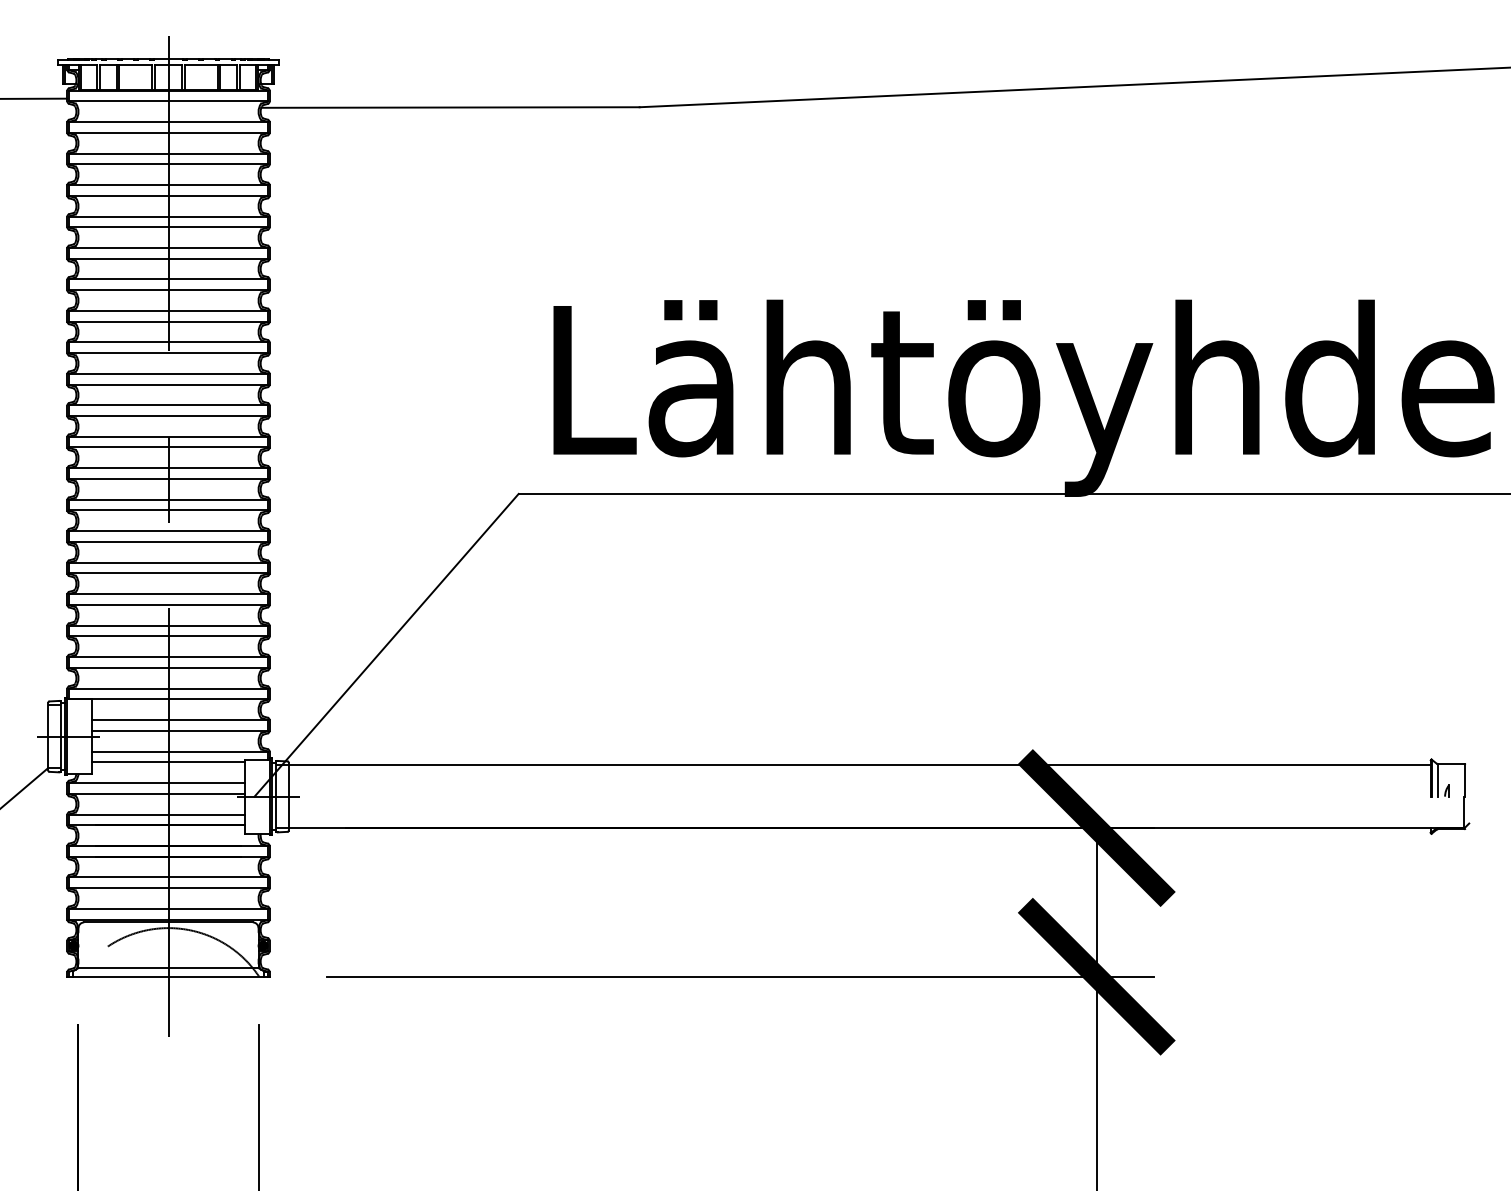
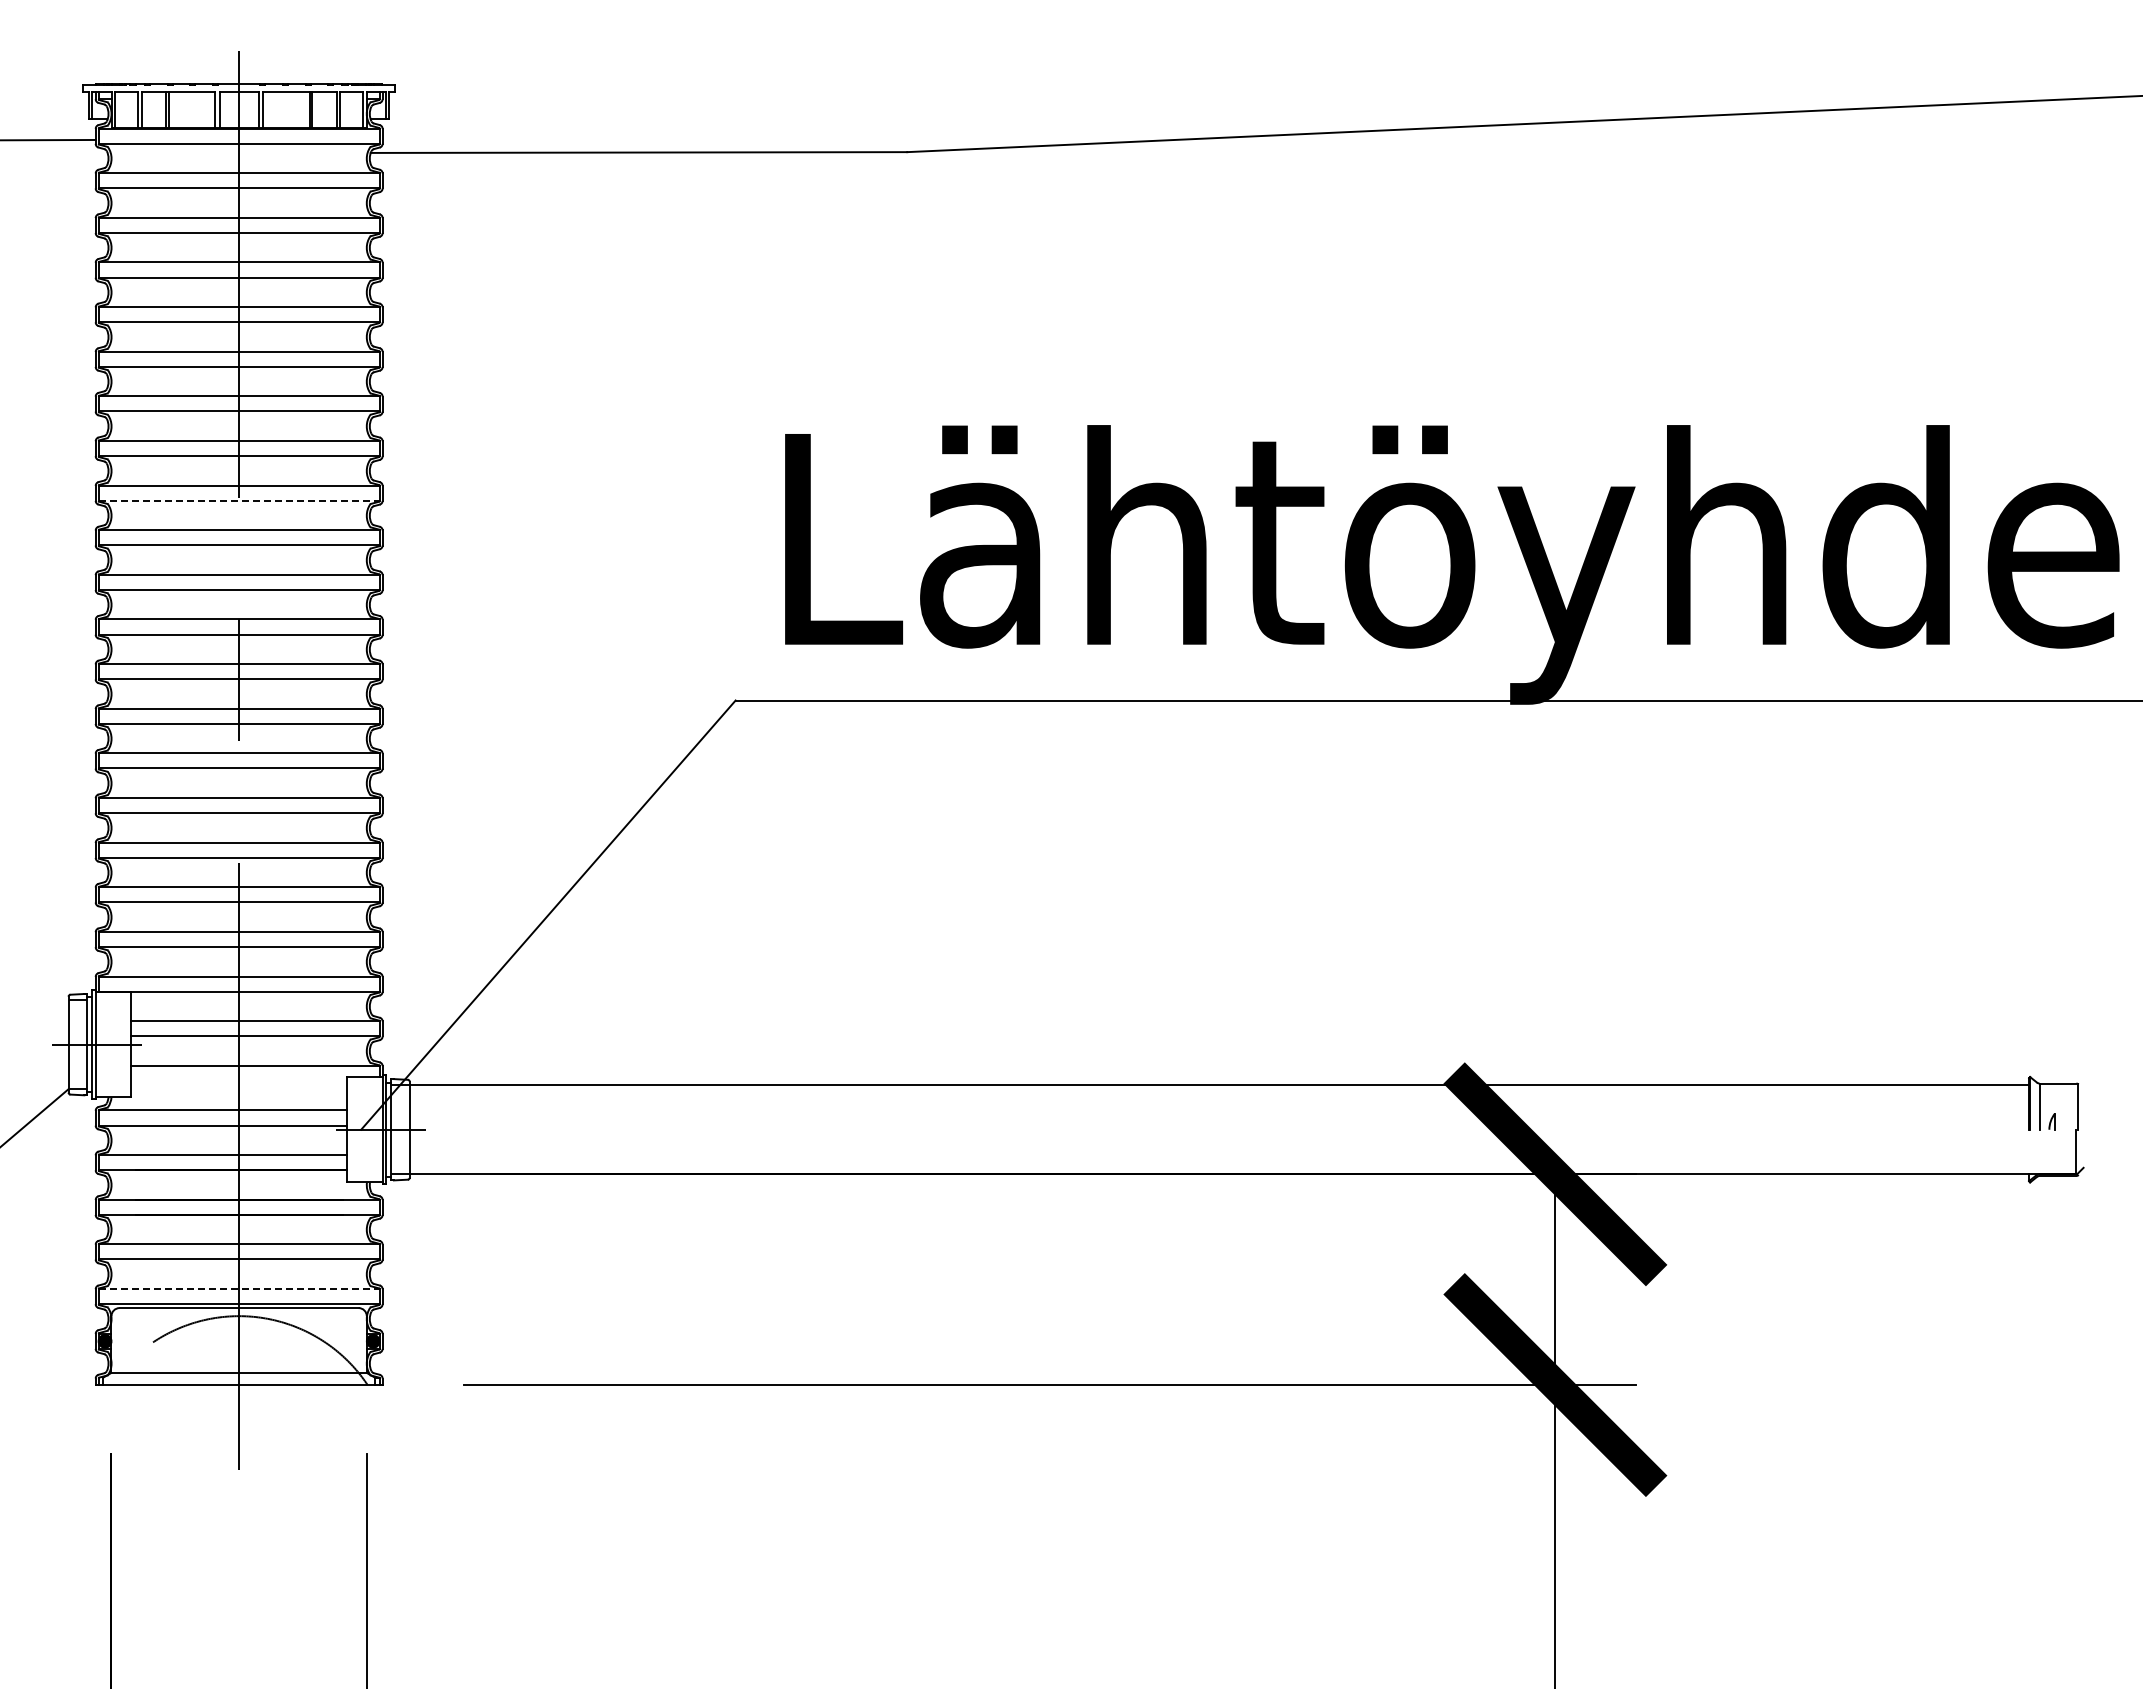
line: (168, 352) -> (239, 500), solid -> dashed
line: (168, 761) -> (239, 1080), removed
line: (168, 909) -> (239, 1289), solid -> dashed

